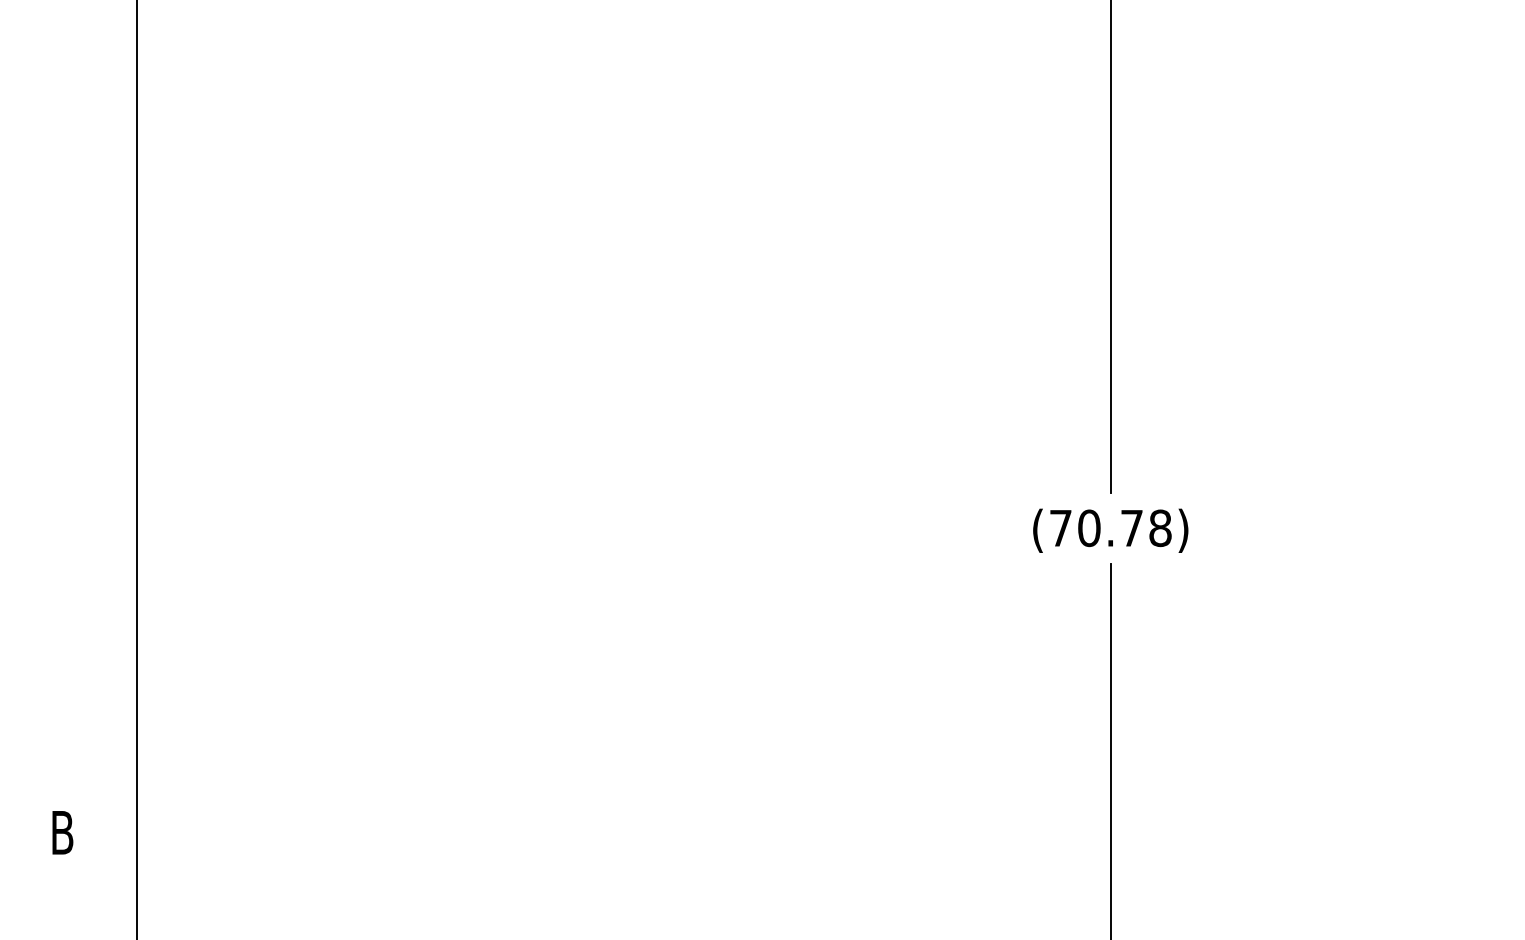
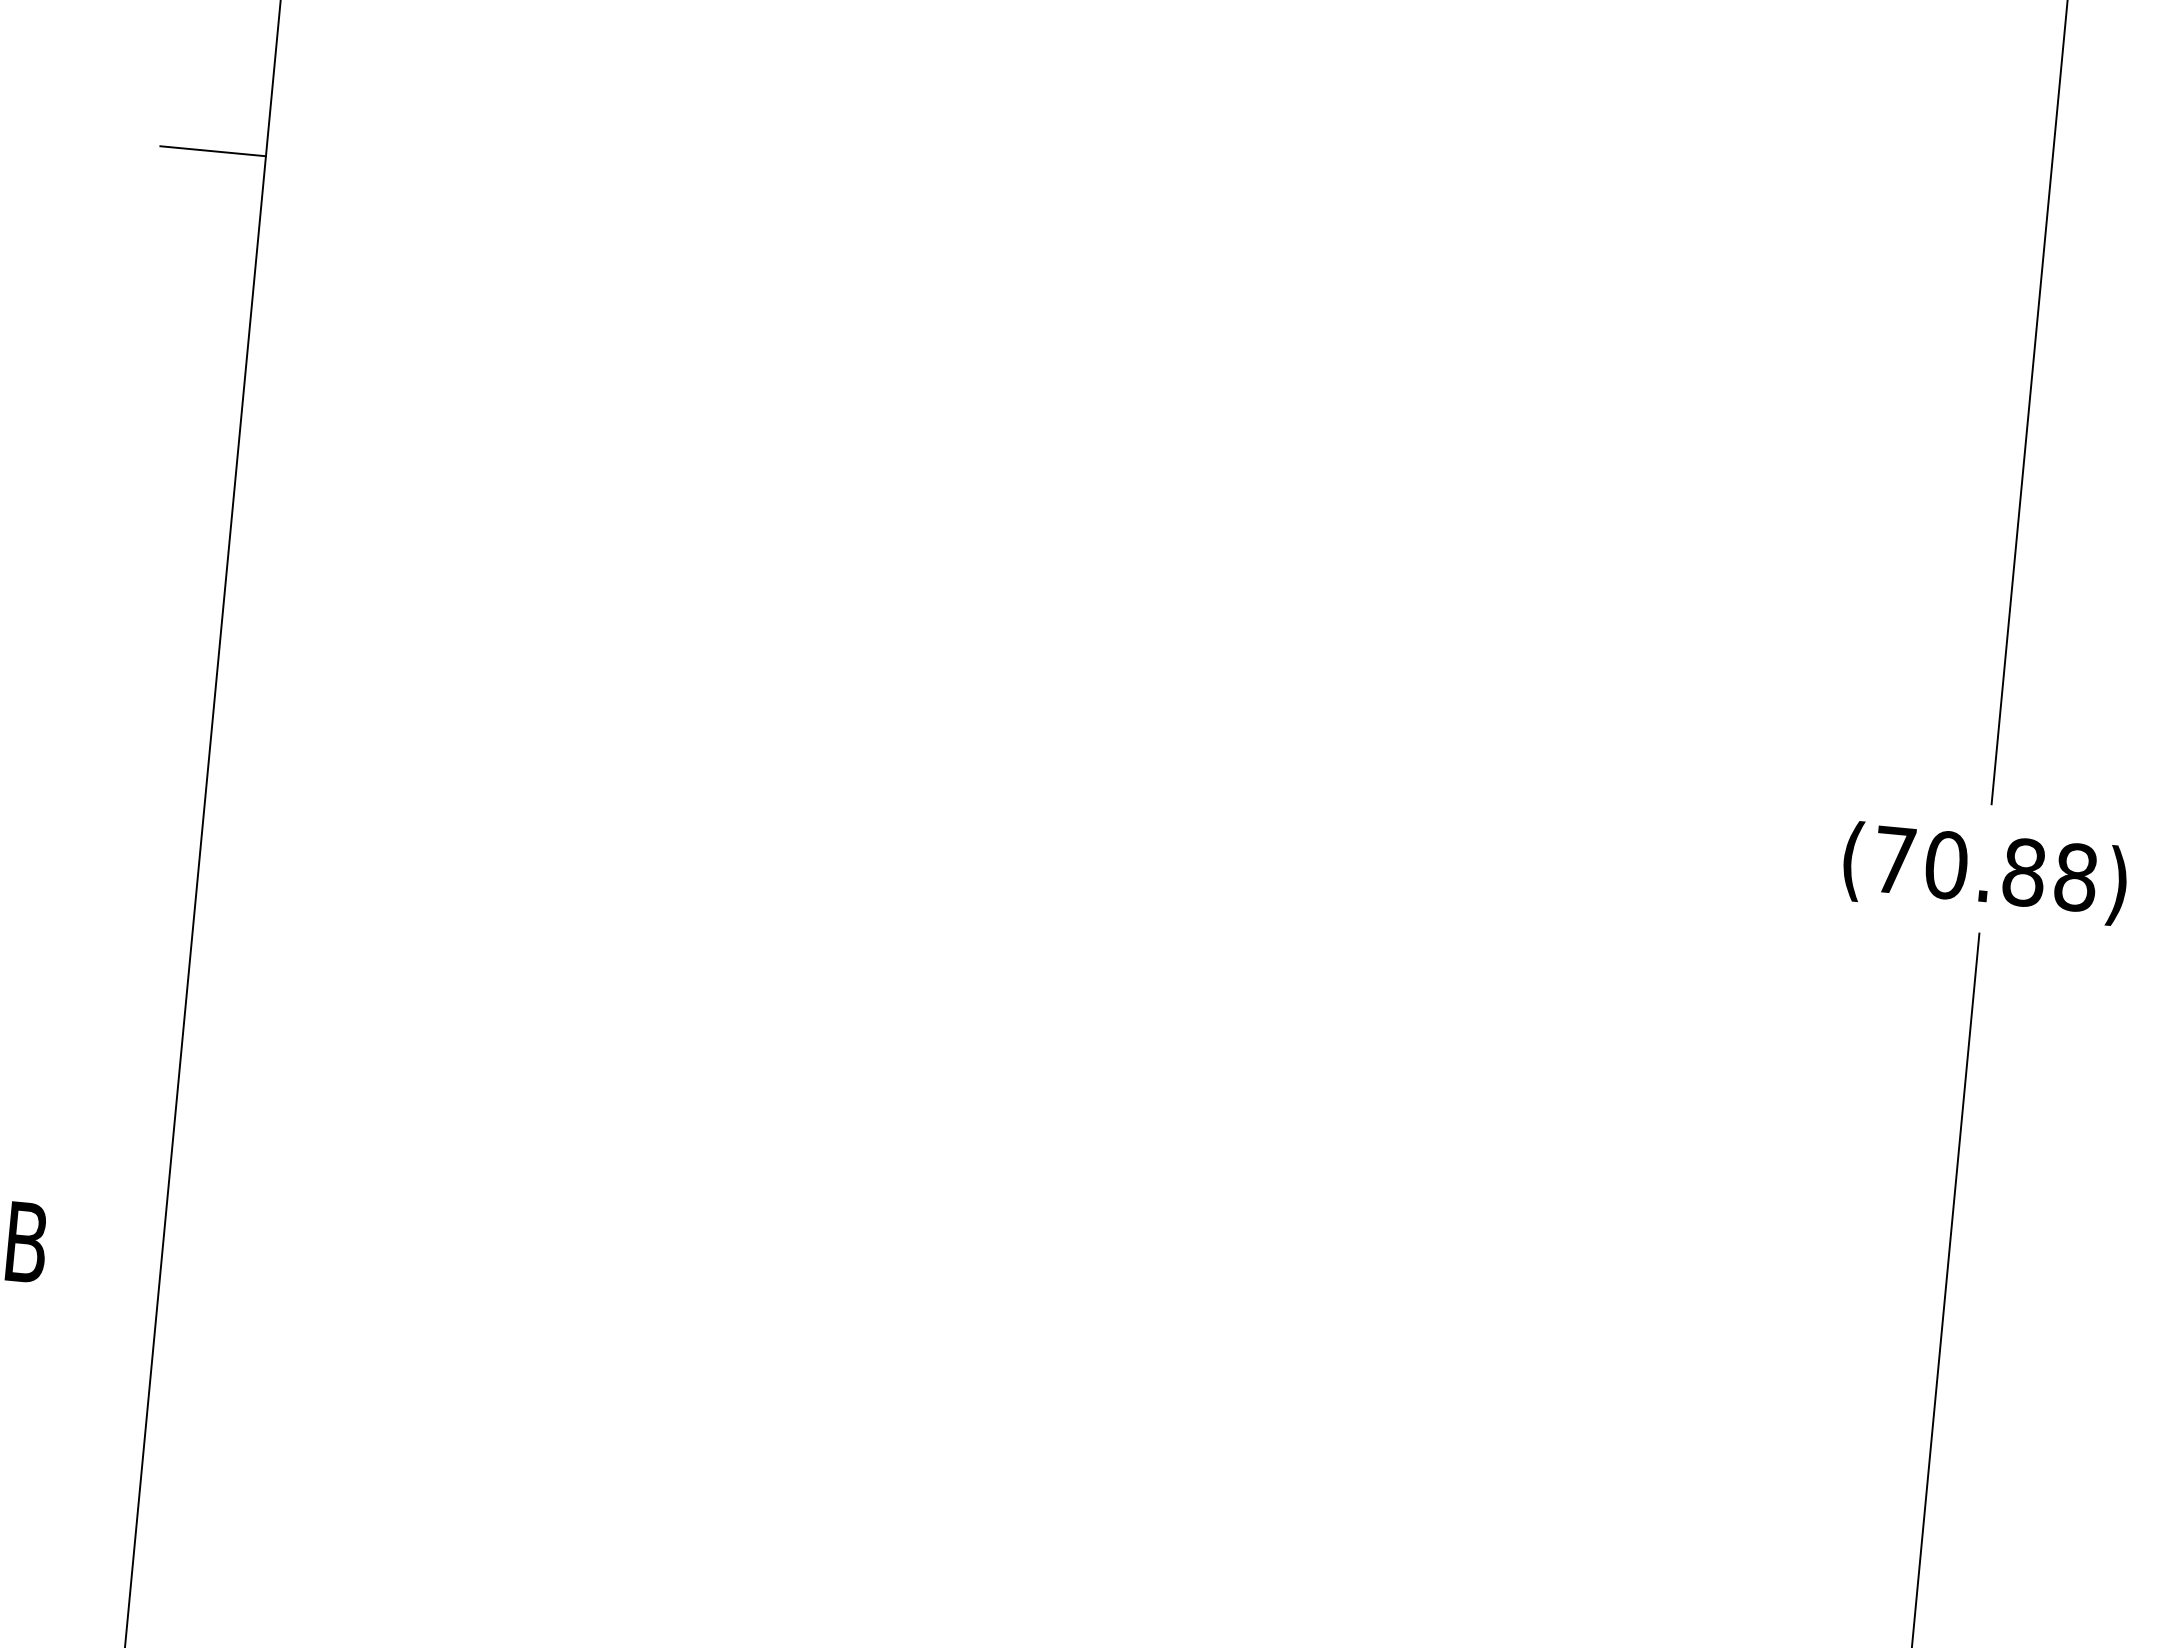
line: (108, 228) -> (214, 151), added
text: (1132, 528) -> (2024, 872), (70.78) -> (70.88)

